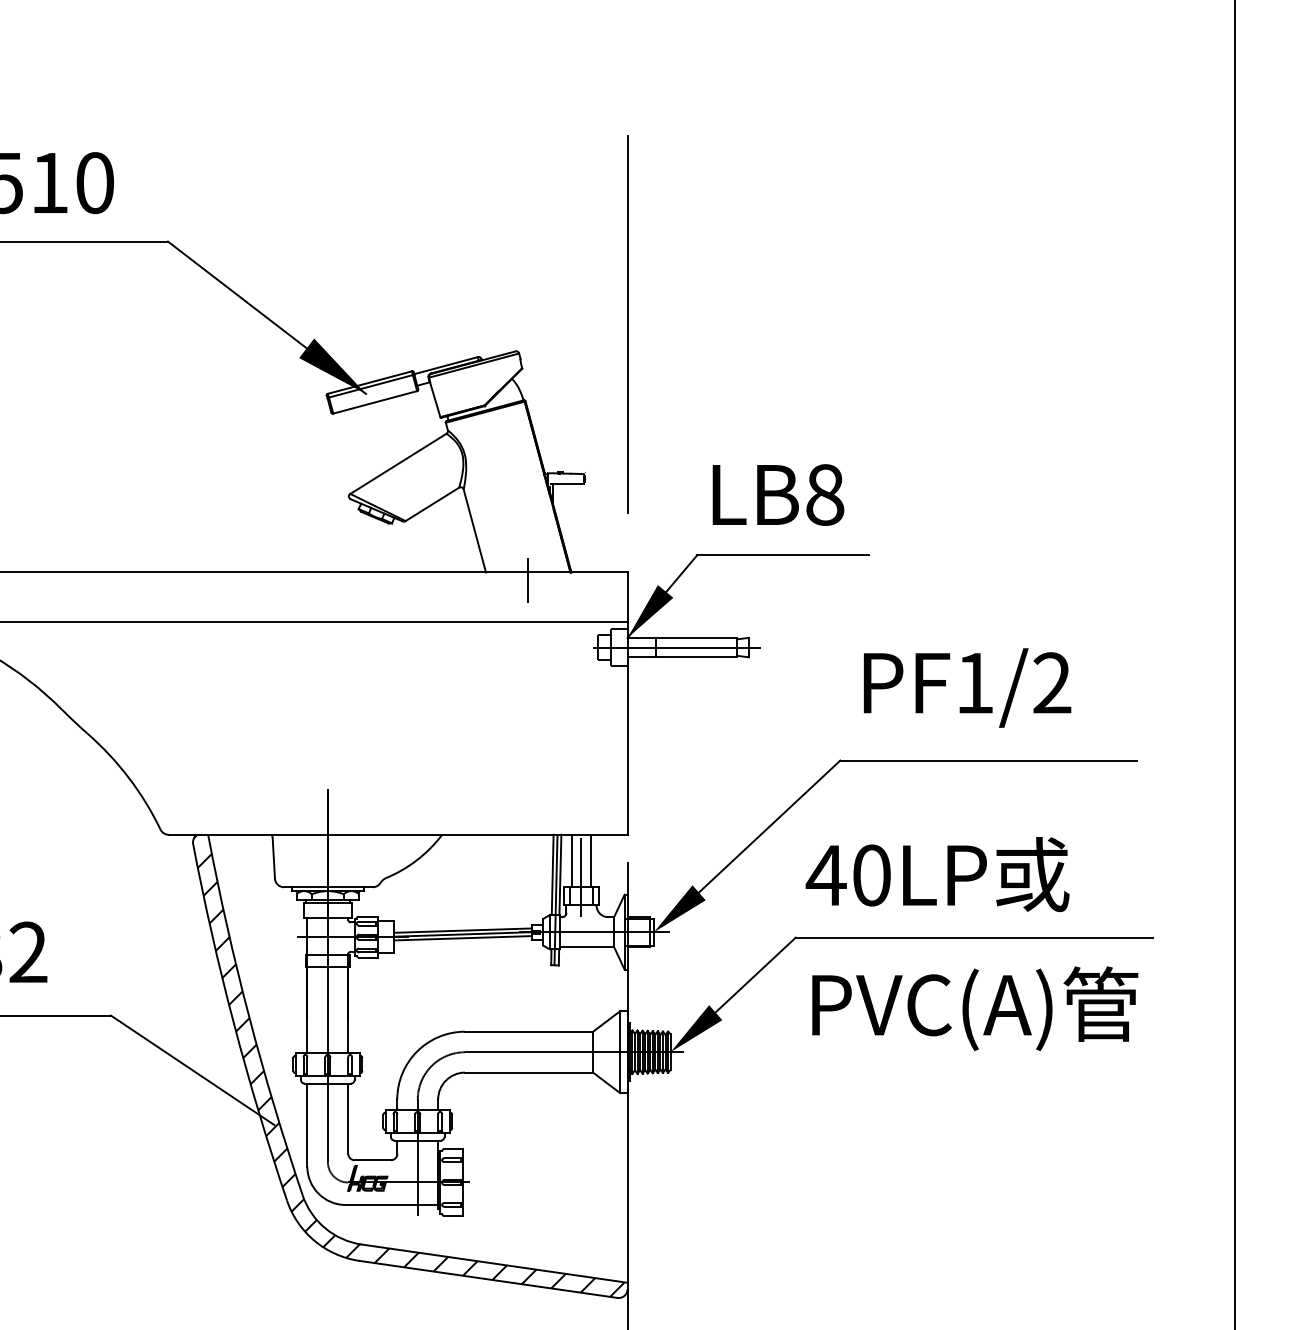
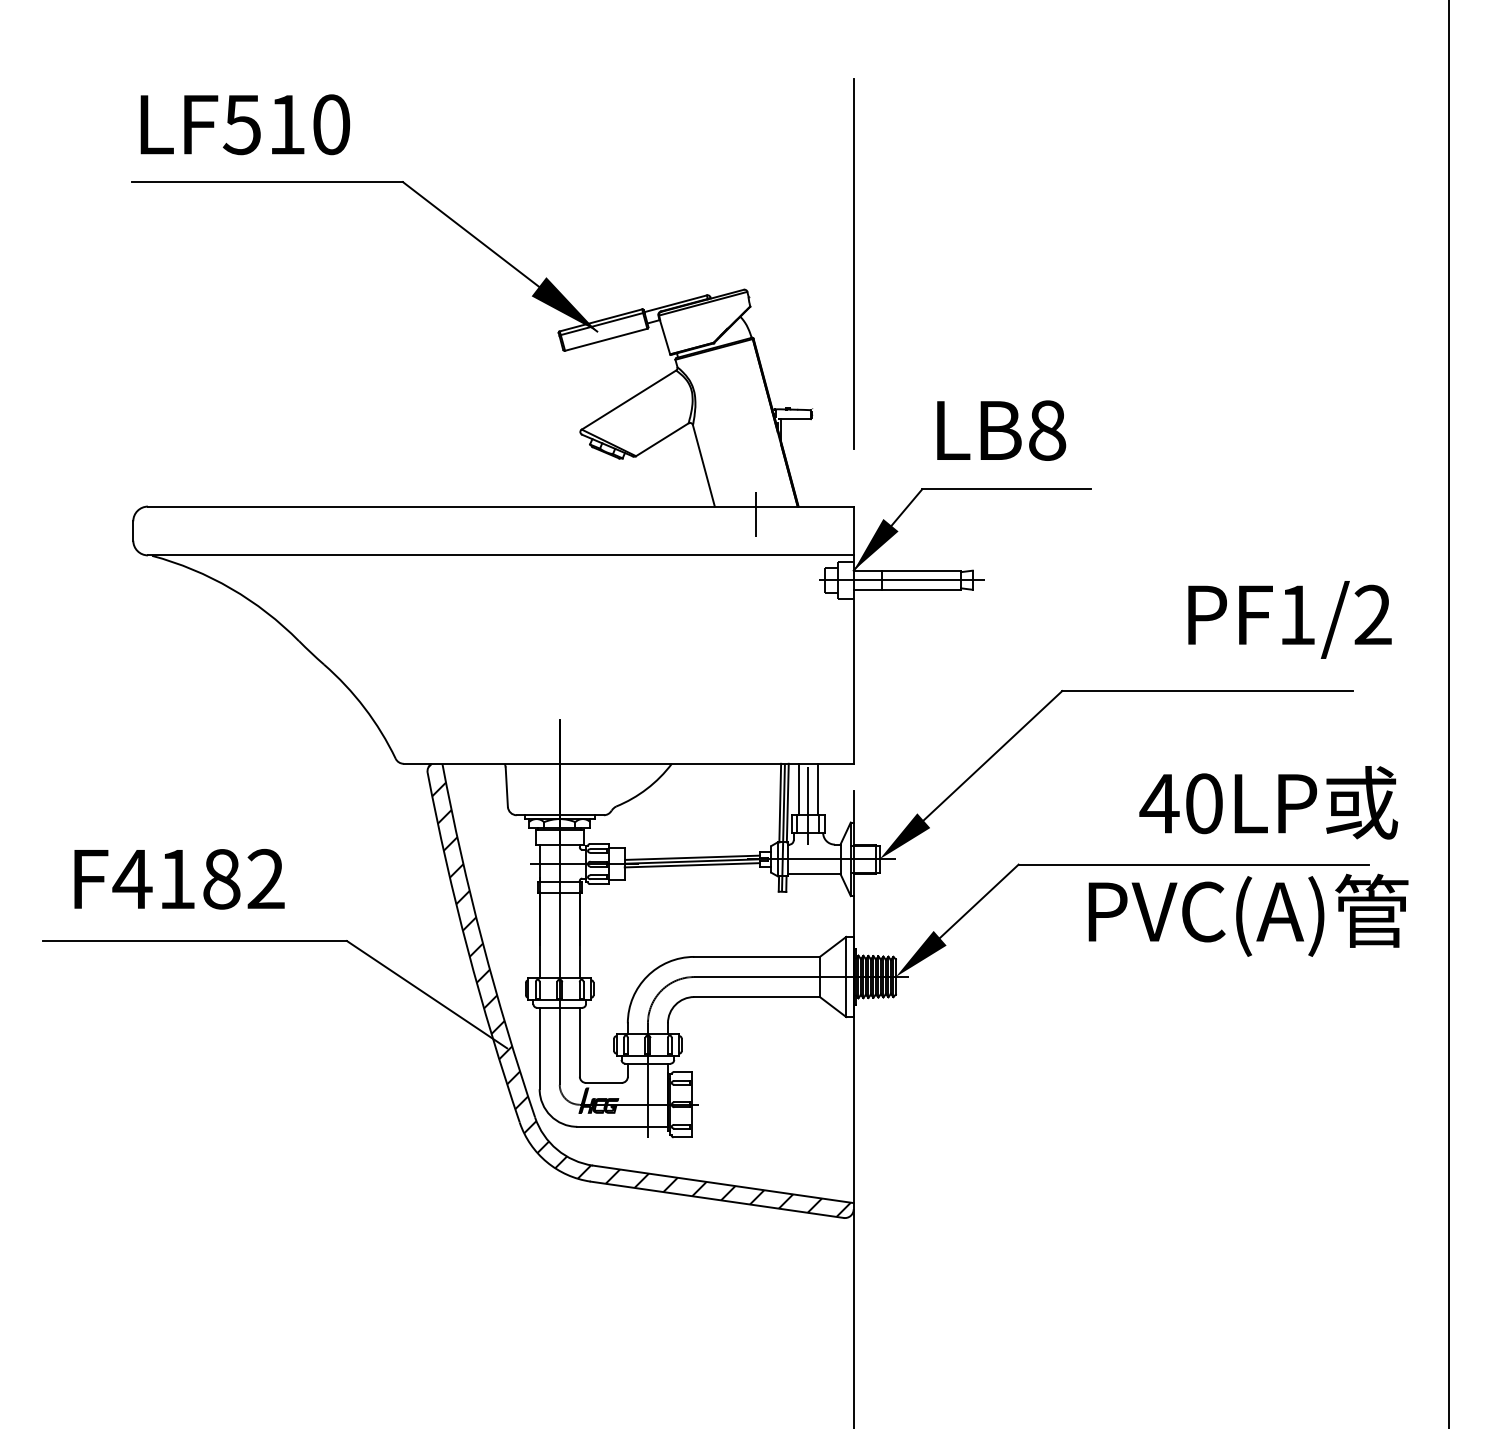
text: (967, 687) -> (1289, 619), moved
text: (937, 874) -> (1268, 802), moved
text: (975, 1007) -> (1248, 914), moved

